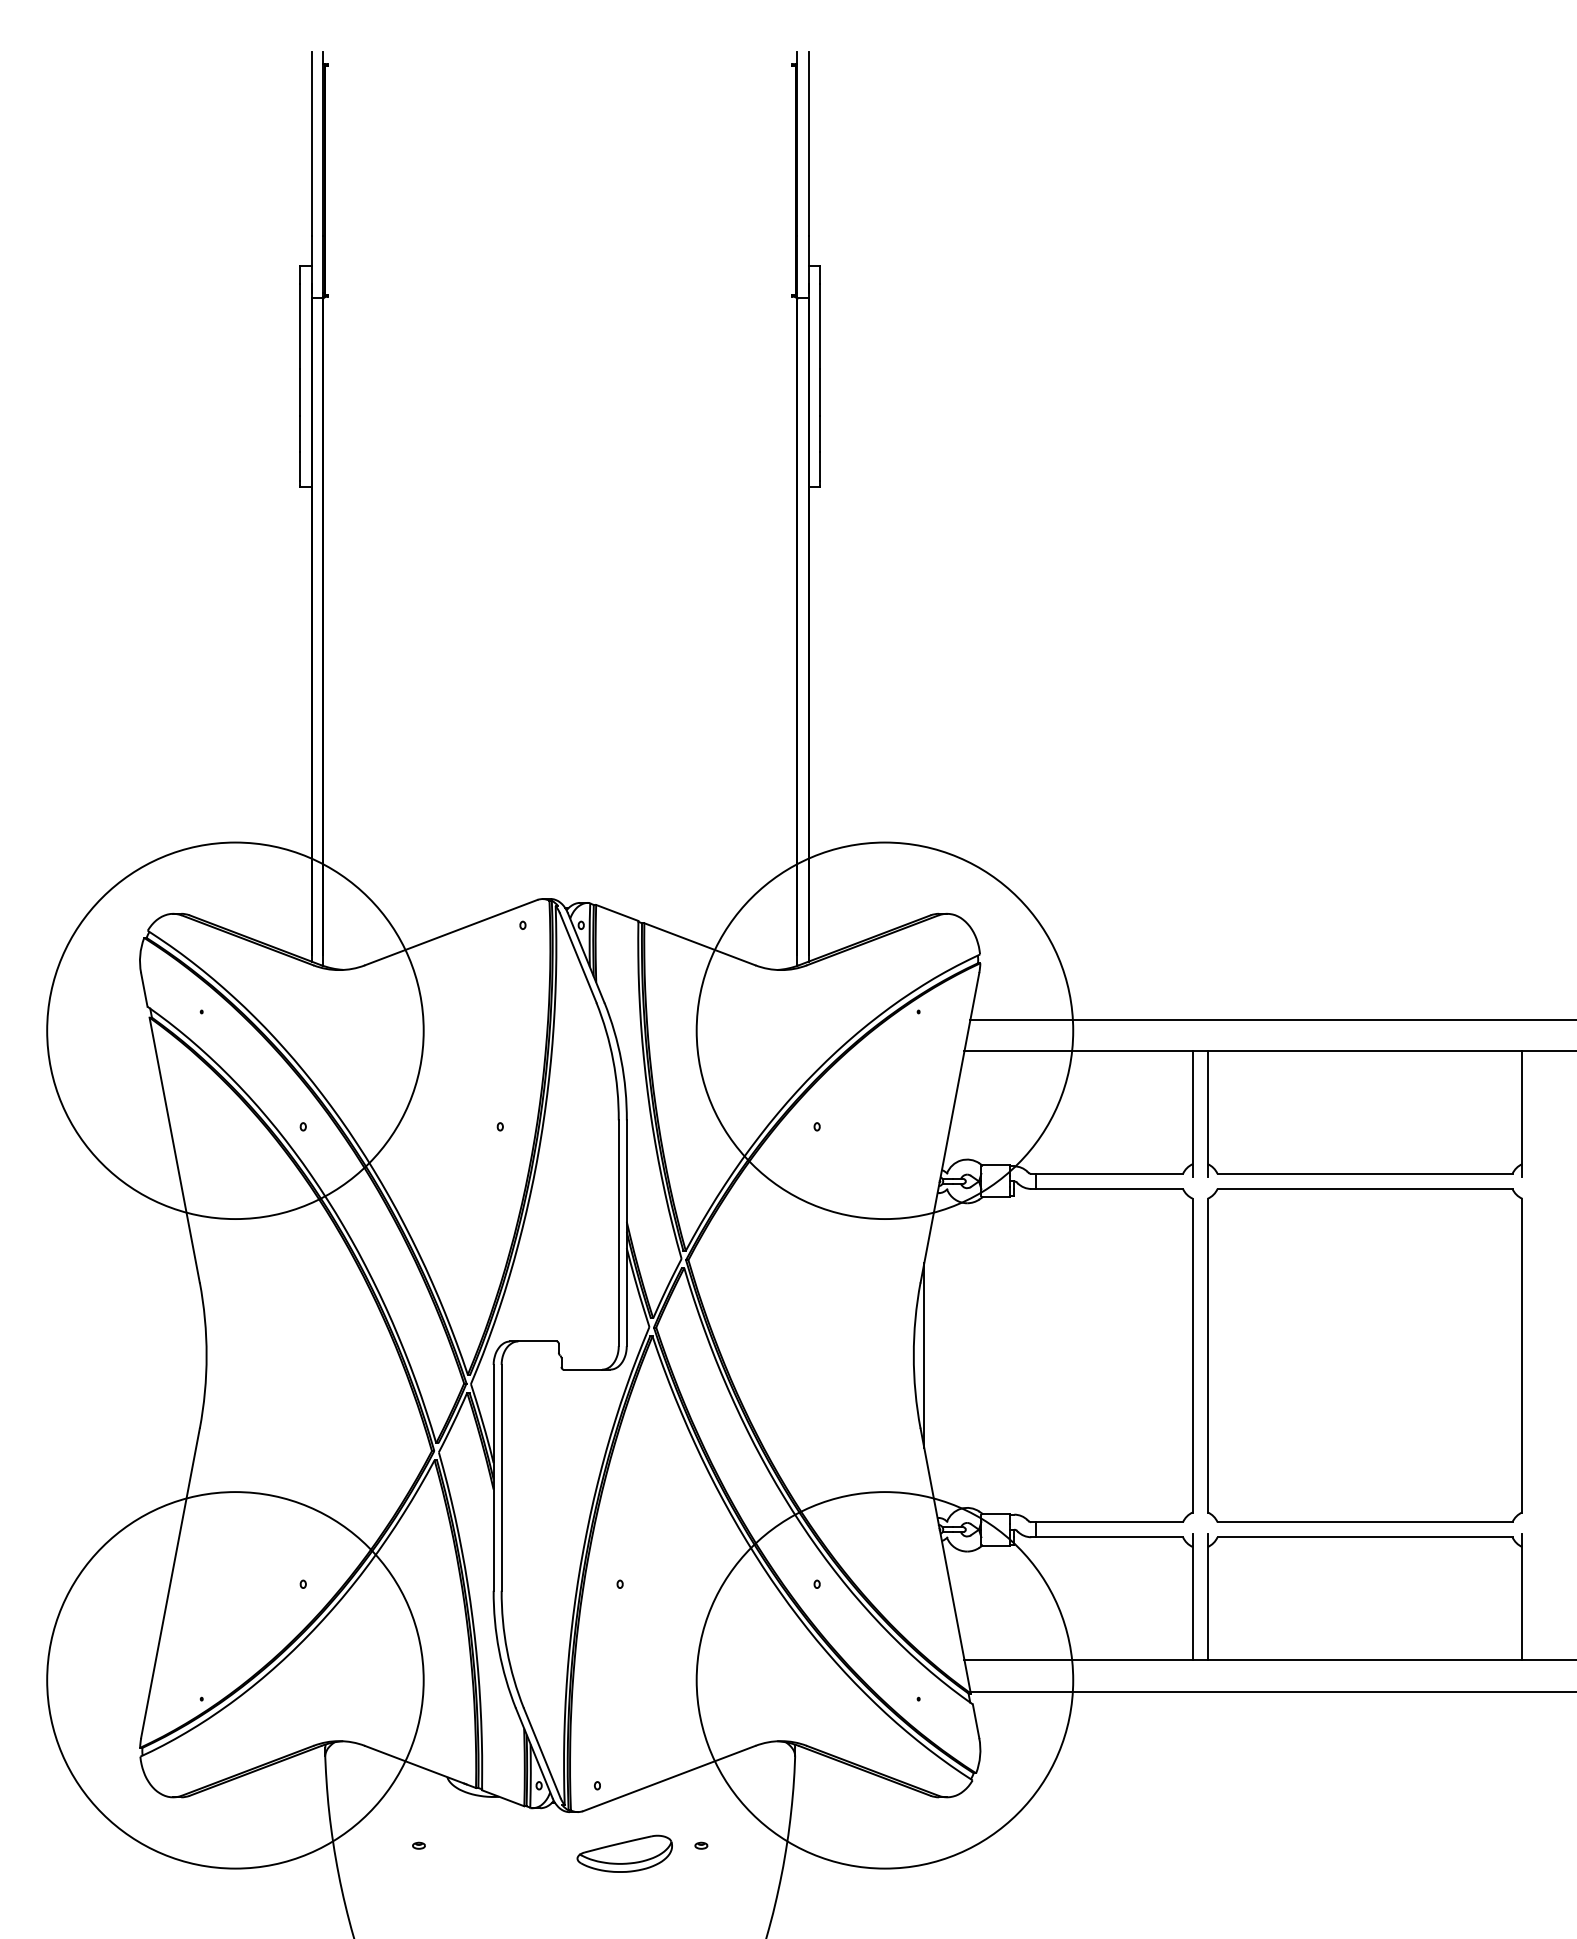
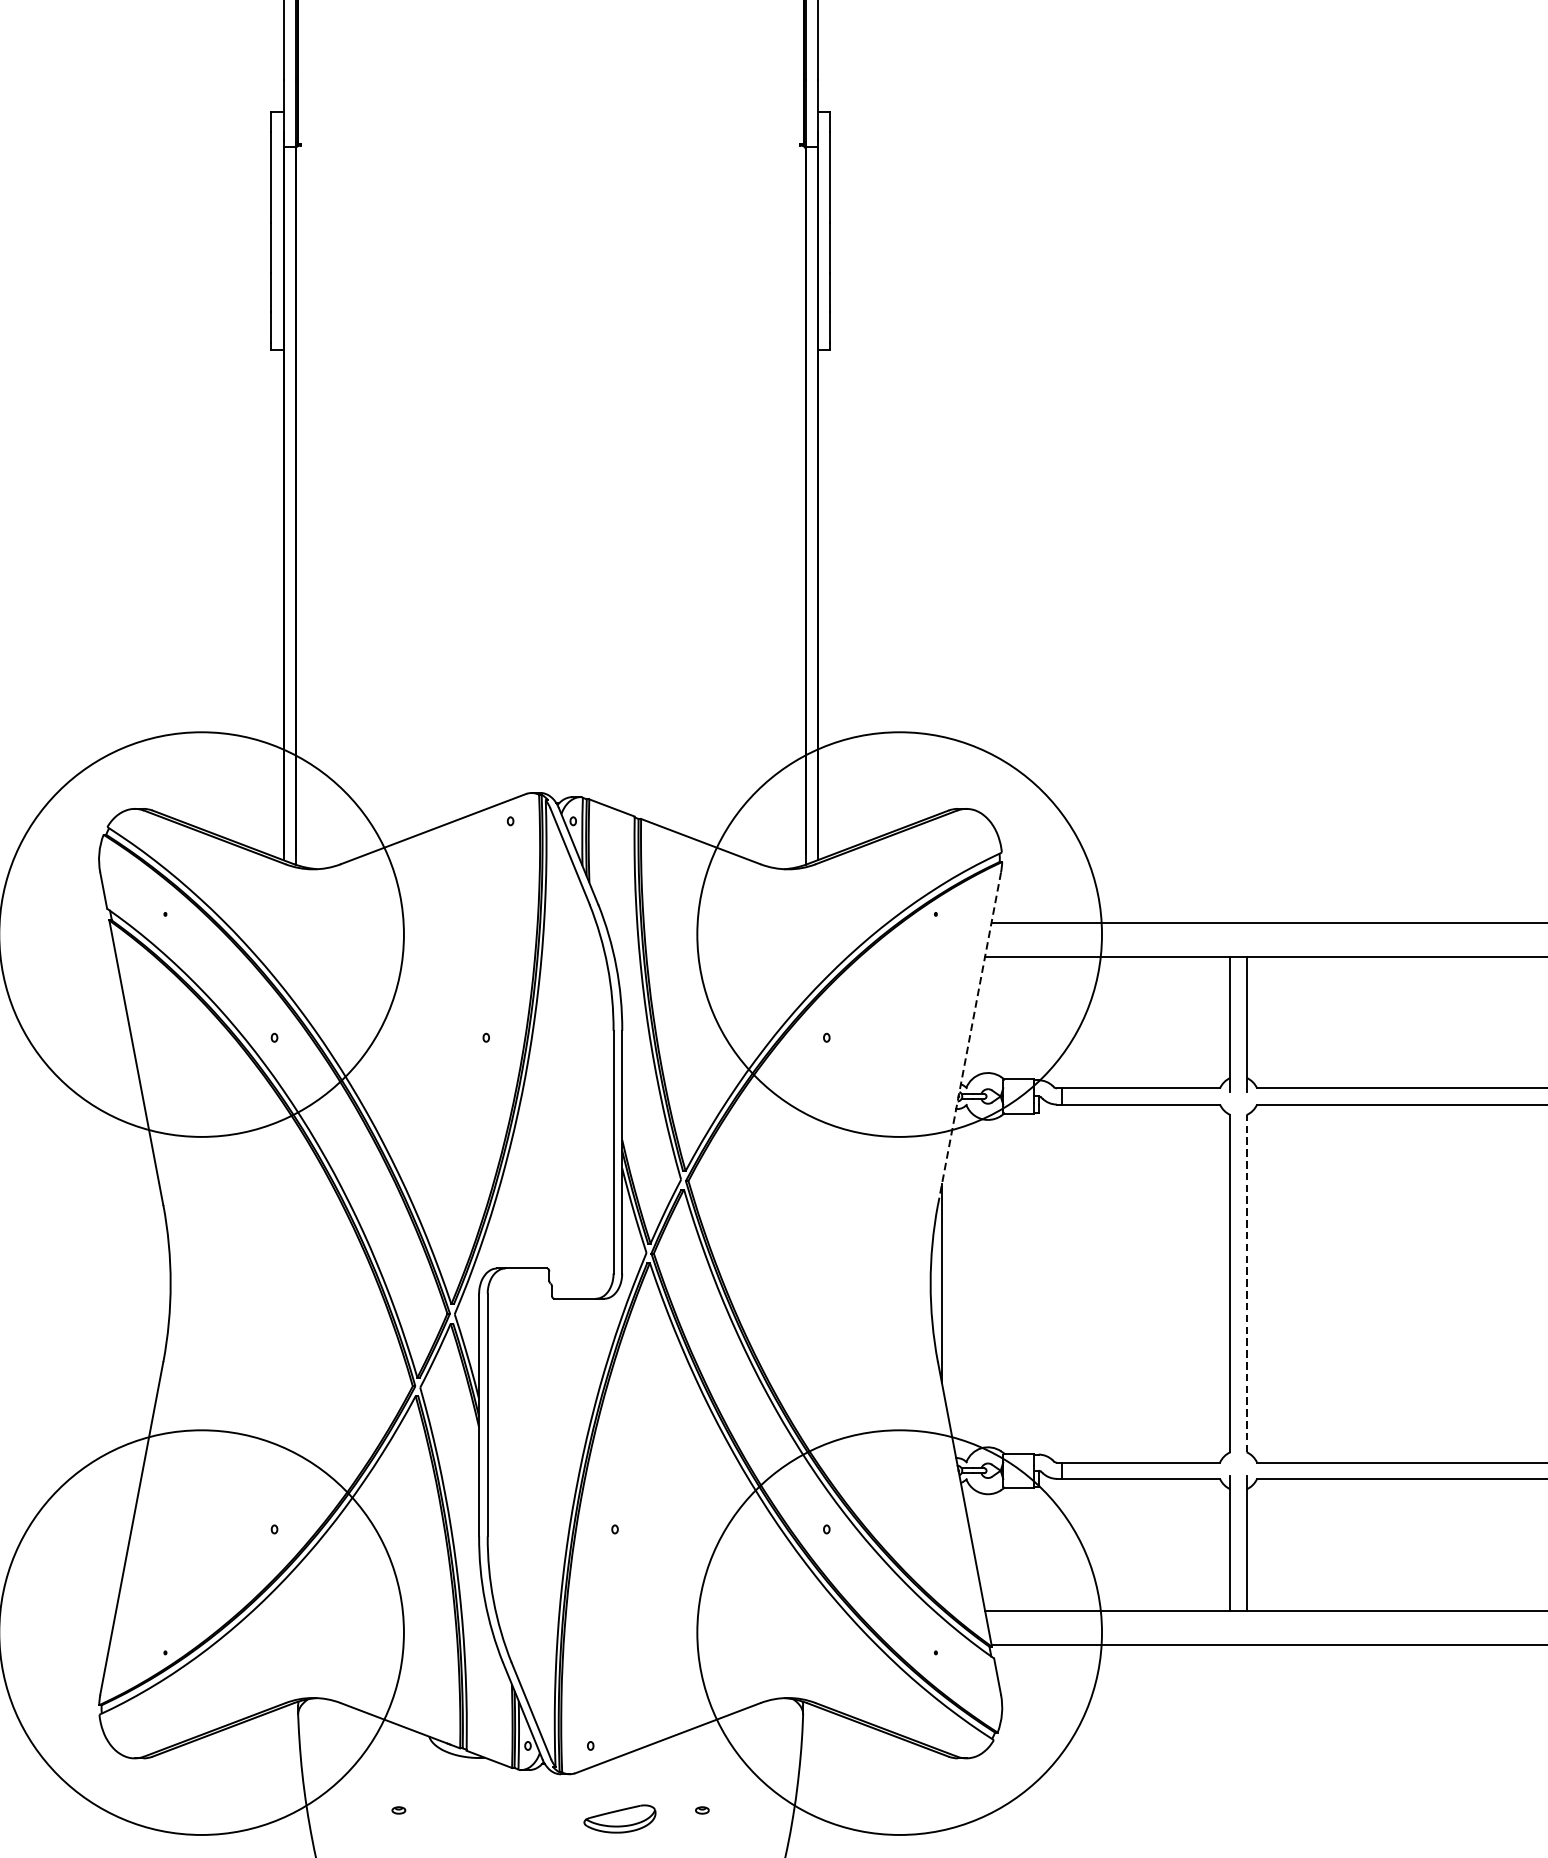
line: (950, 1127) -> (970, 1038), solid -> dashed
line: (1207, 1355) -> (1246, 1283), solid -> dashed
part: (624, 1853) -> (619, 1818), size x0.7

